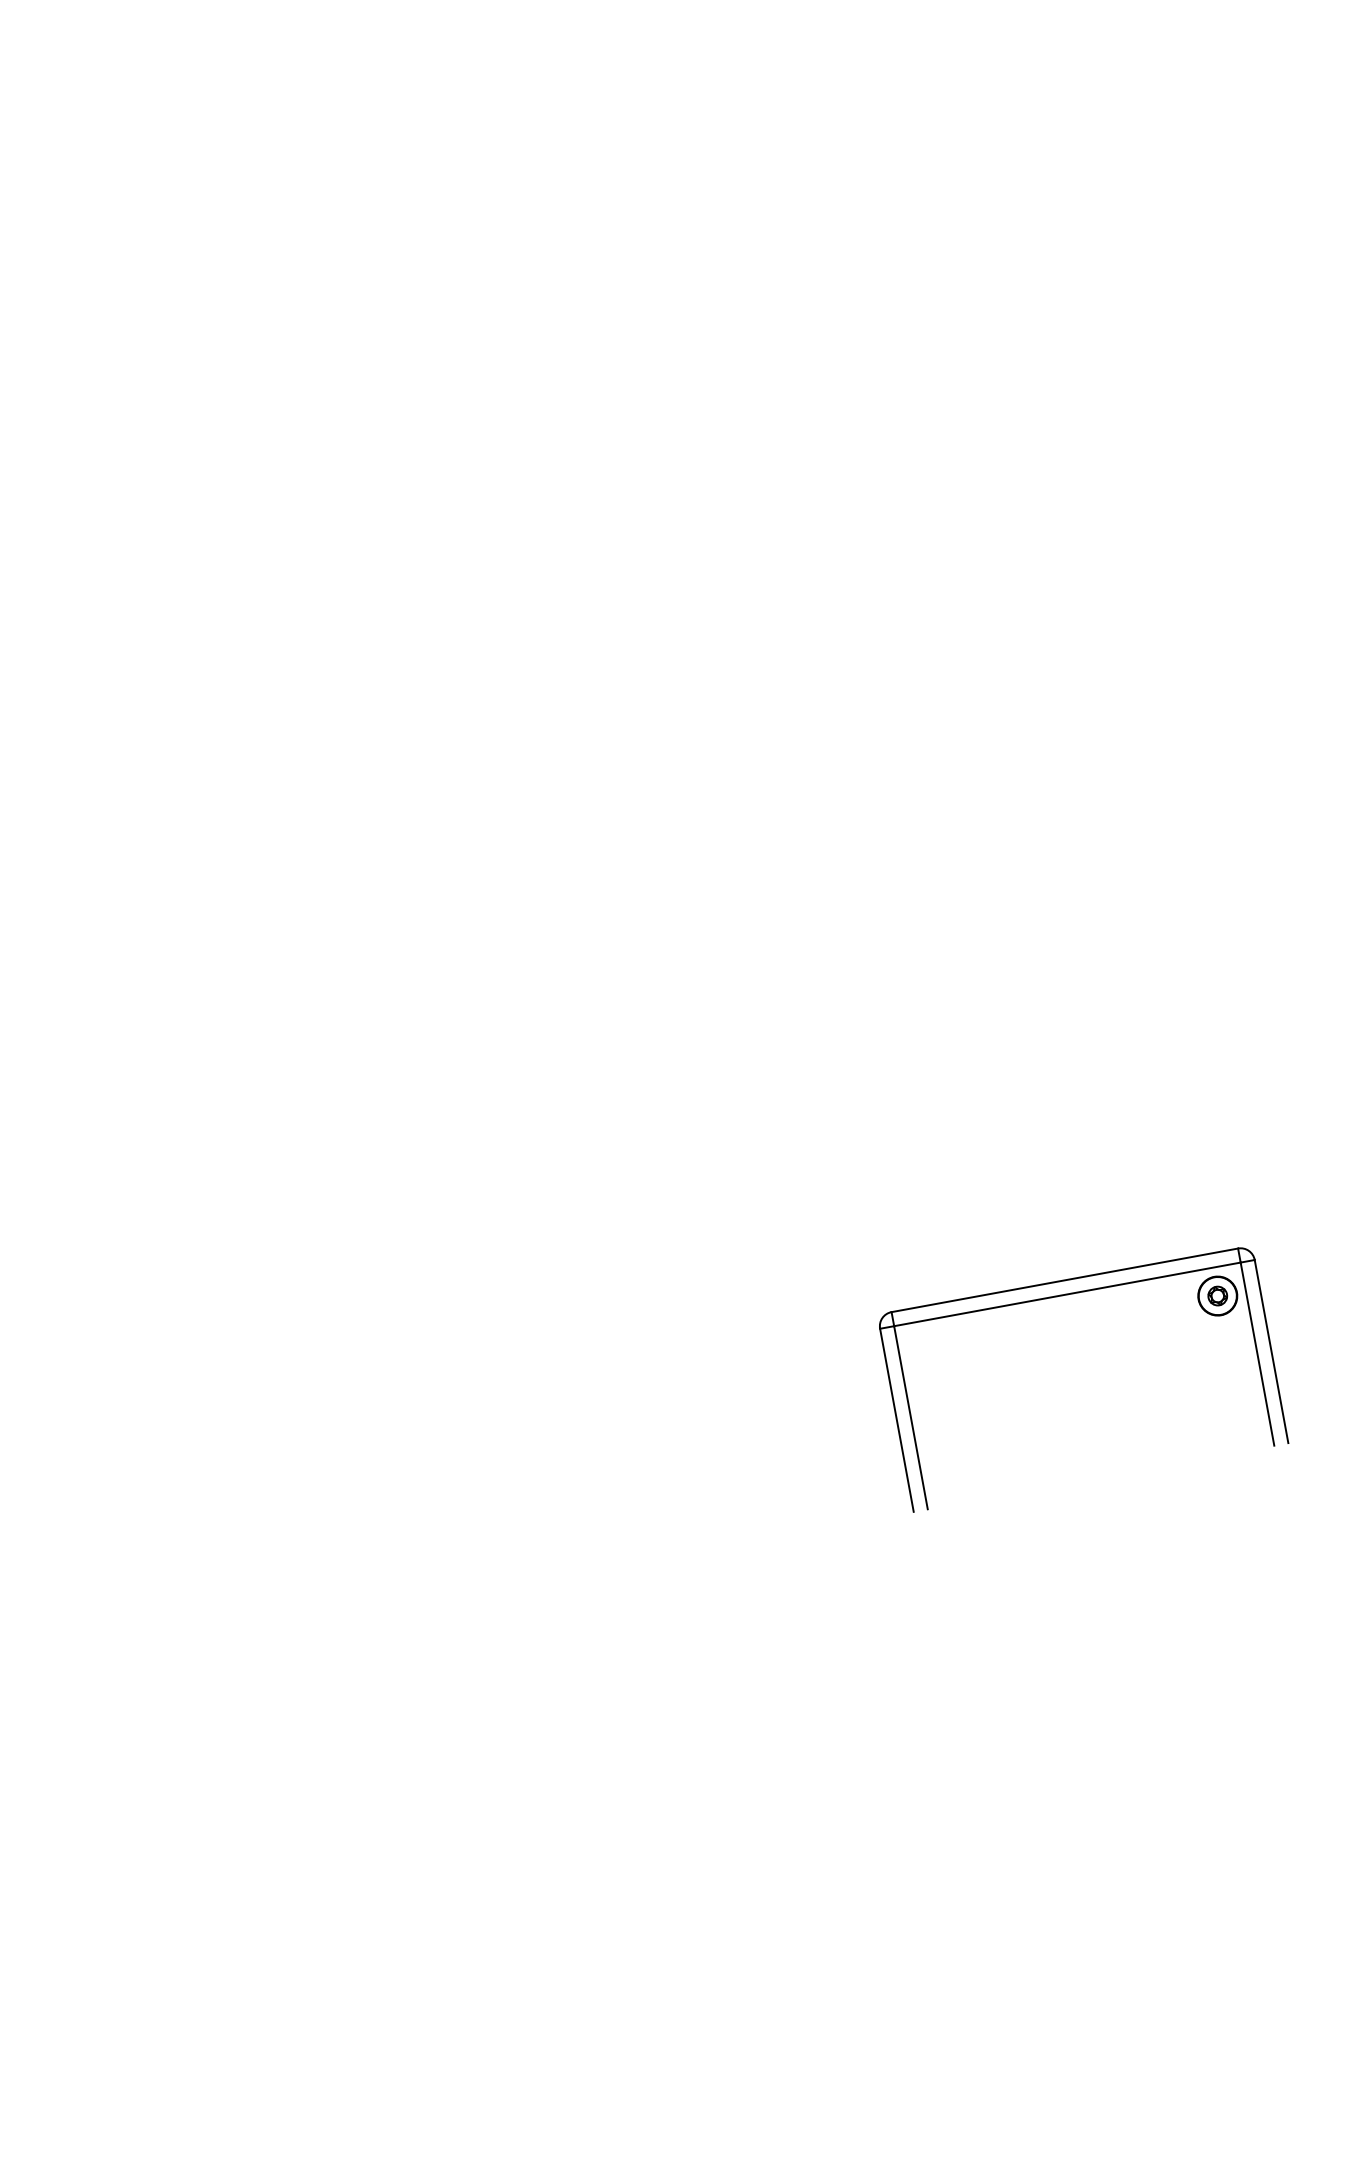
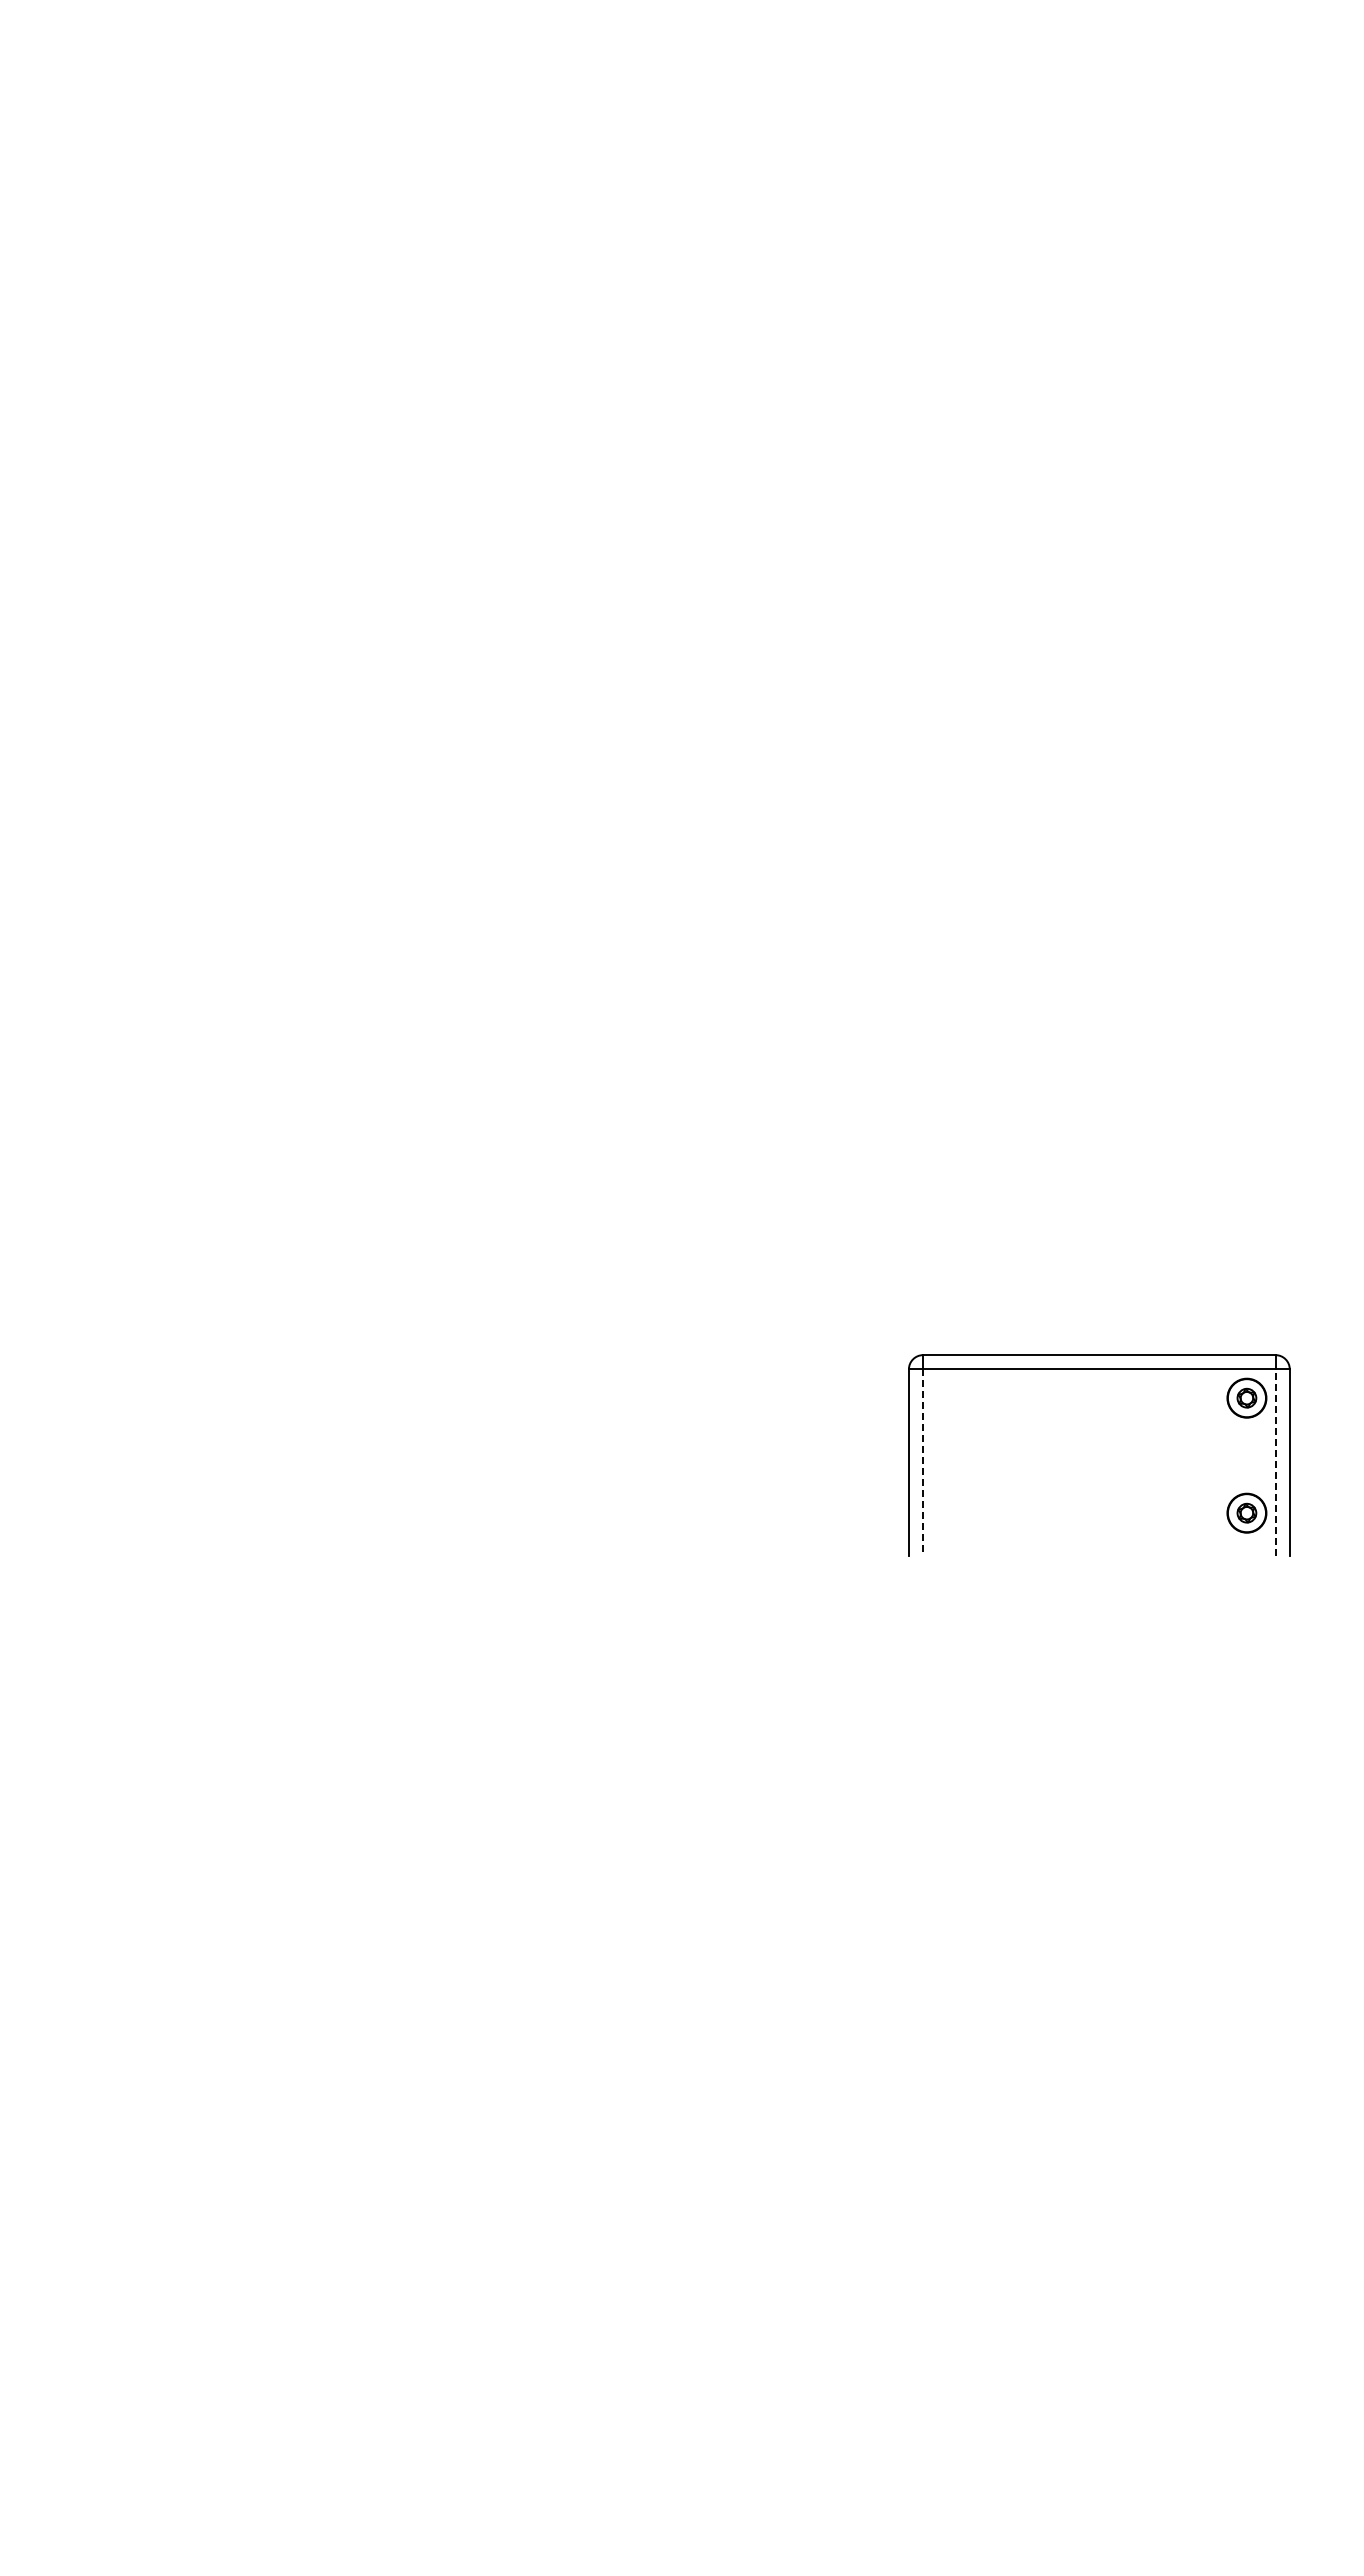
line: (1257, 1353) -> (1275, 1461), solid -> dashed
part: (1237, 1408) -> (1246, 1512), added
line: (911, 1417) -> (923, 1462), solid -> dashed

